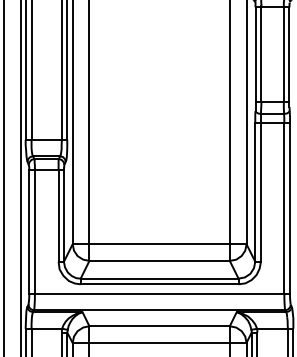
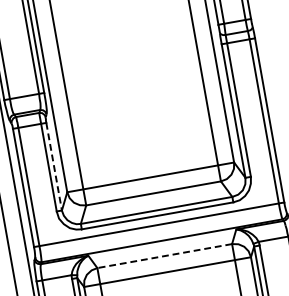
line: (64, 216) -> (54, 167), solid -> dashed
line: (159, 326) -> (164, 256), solid -> dashed

